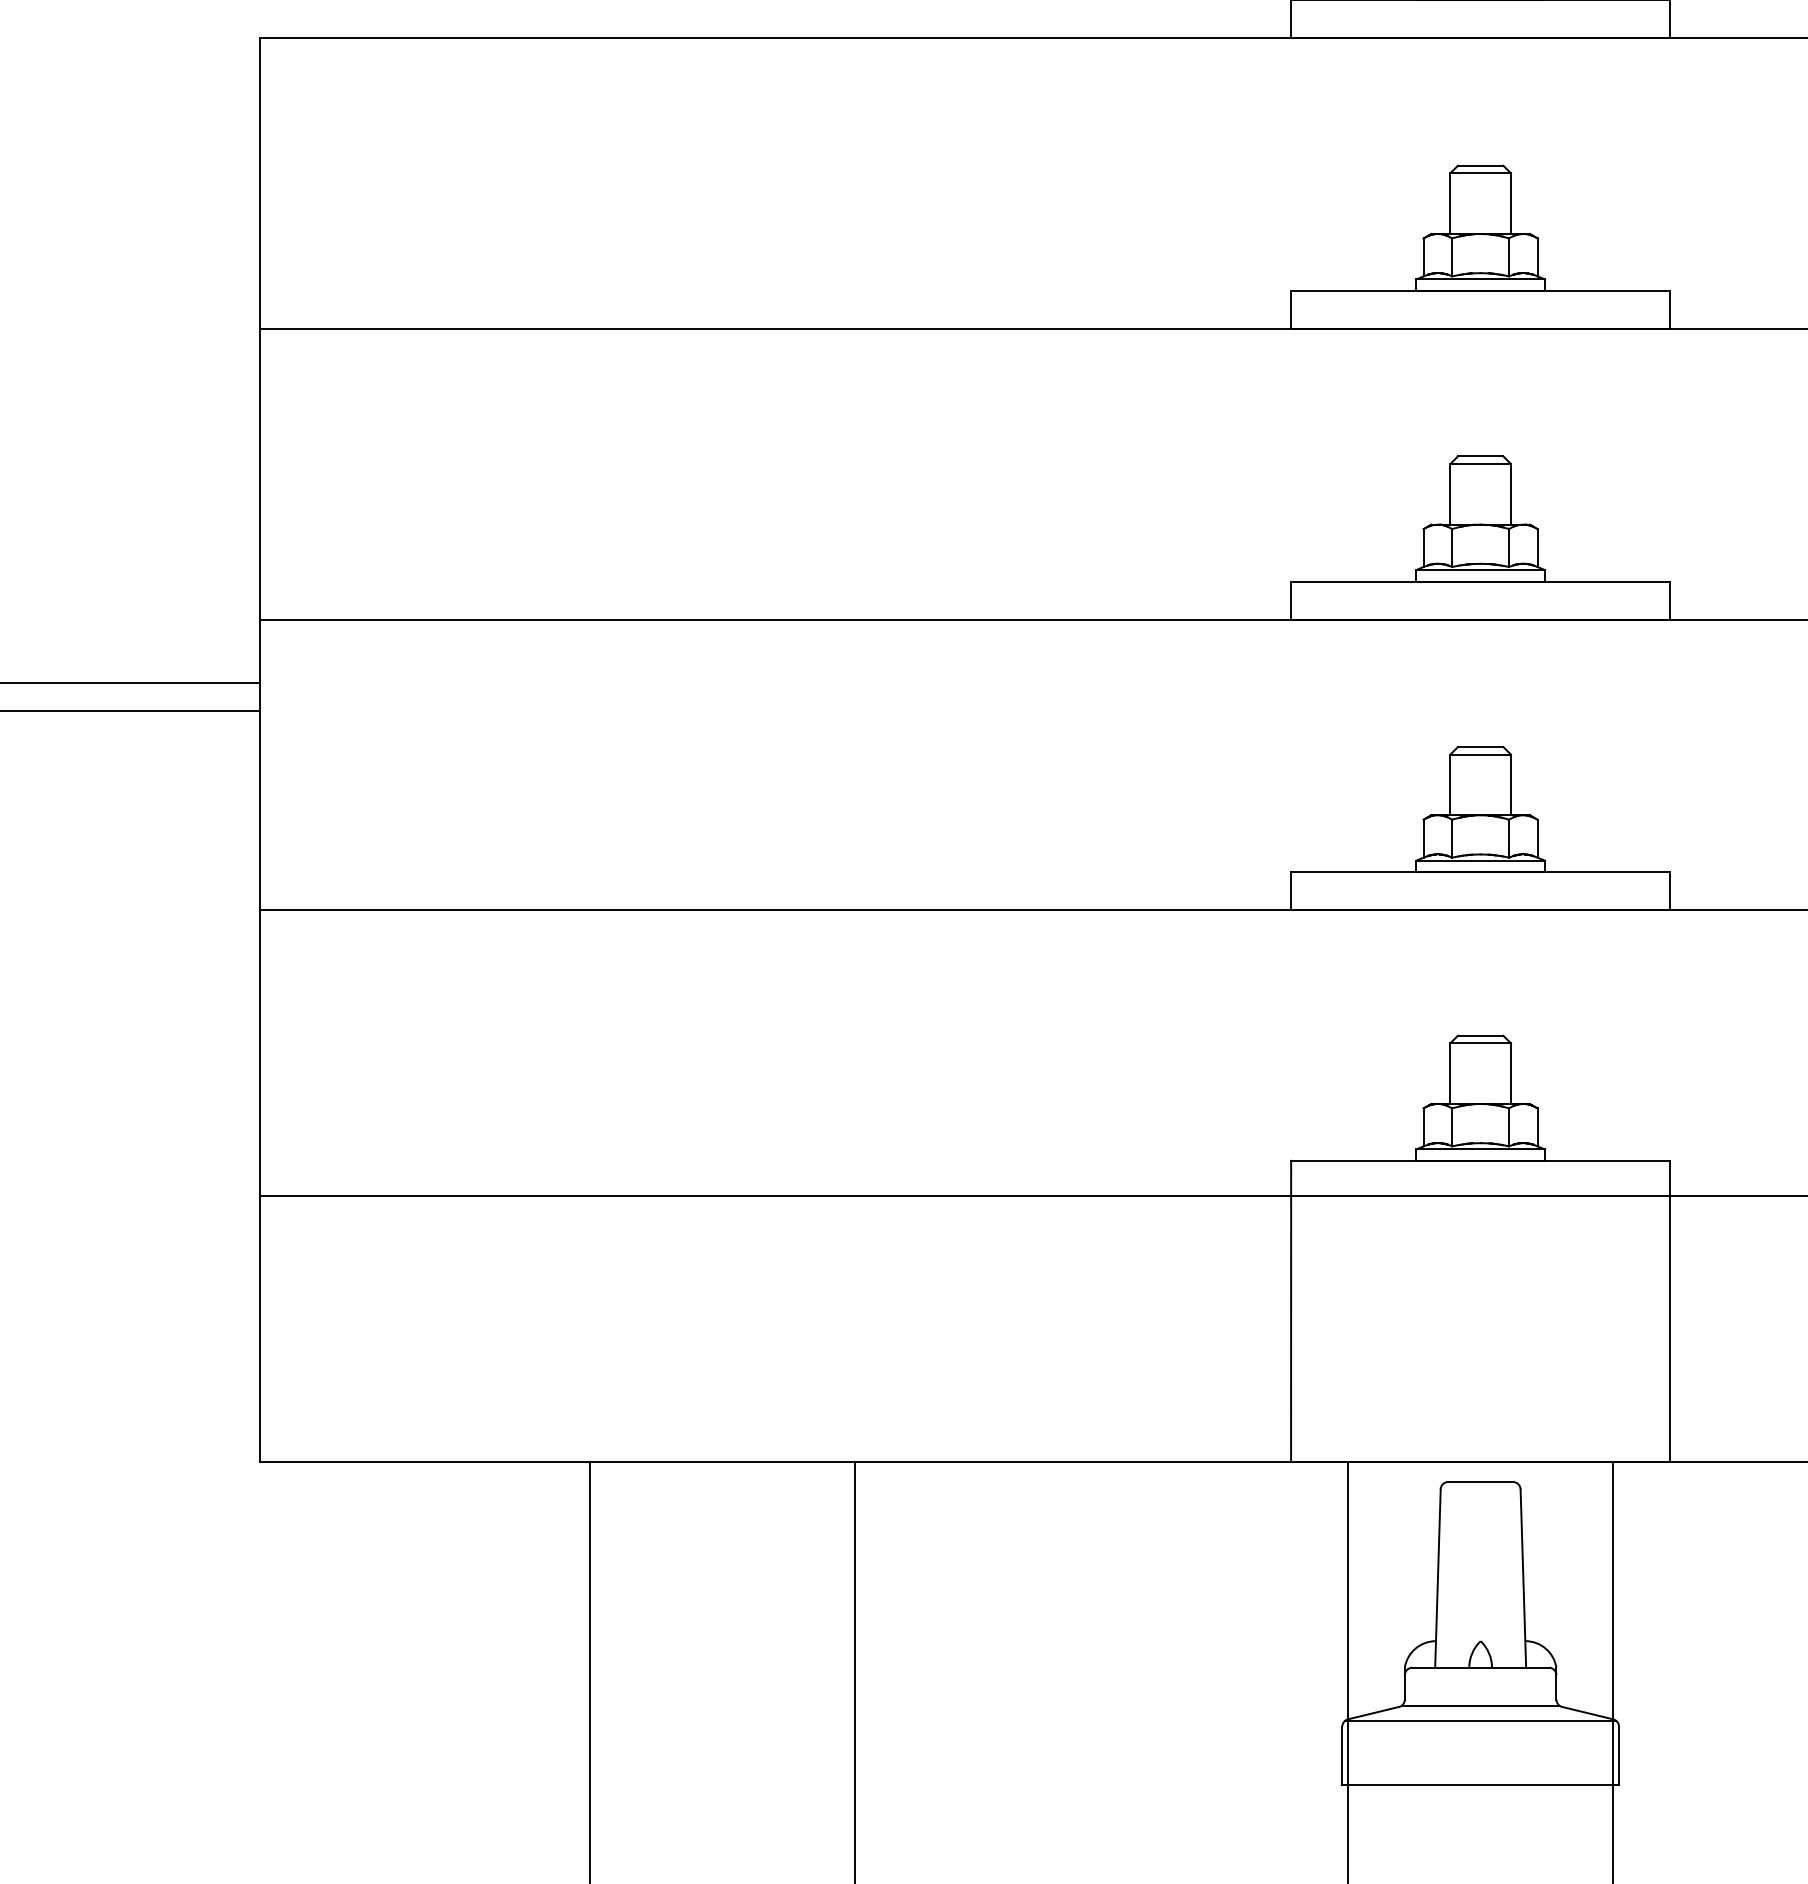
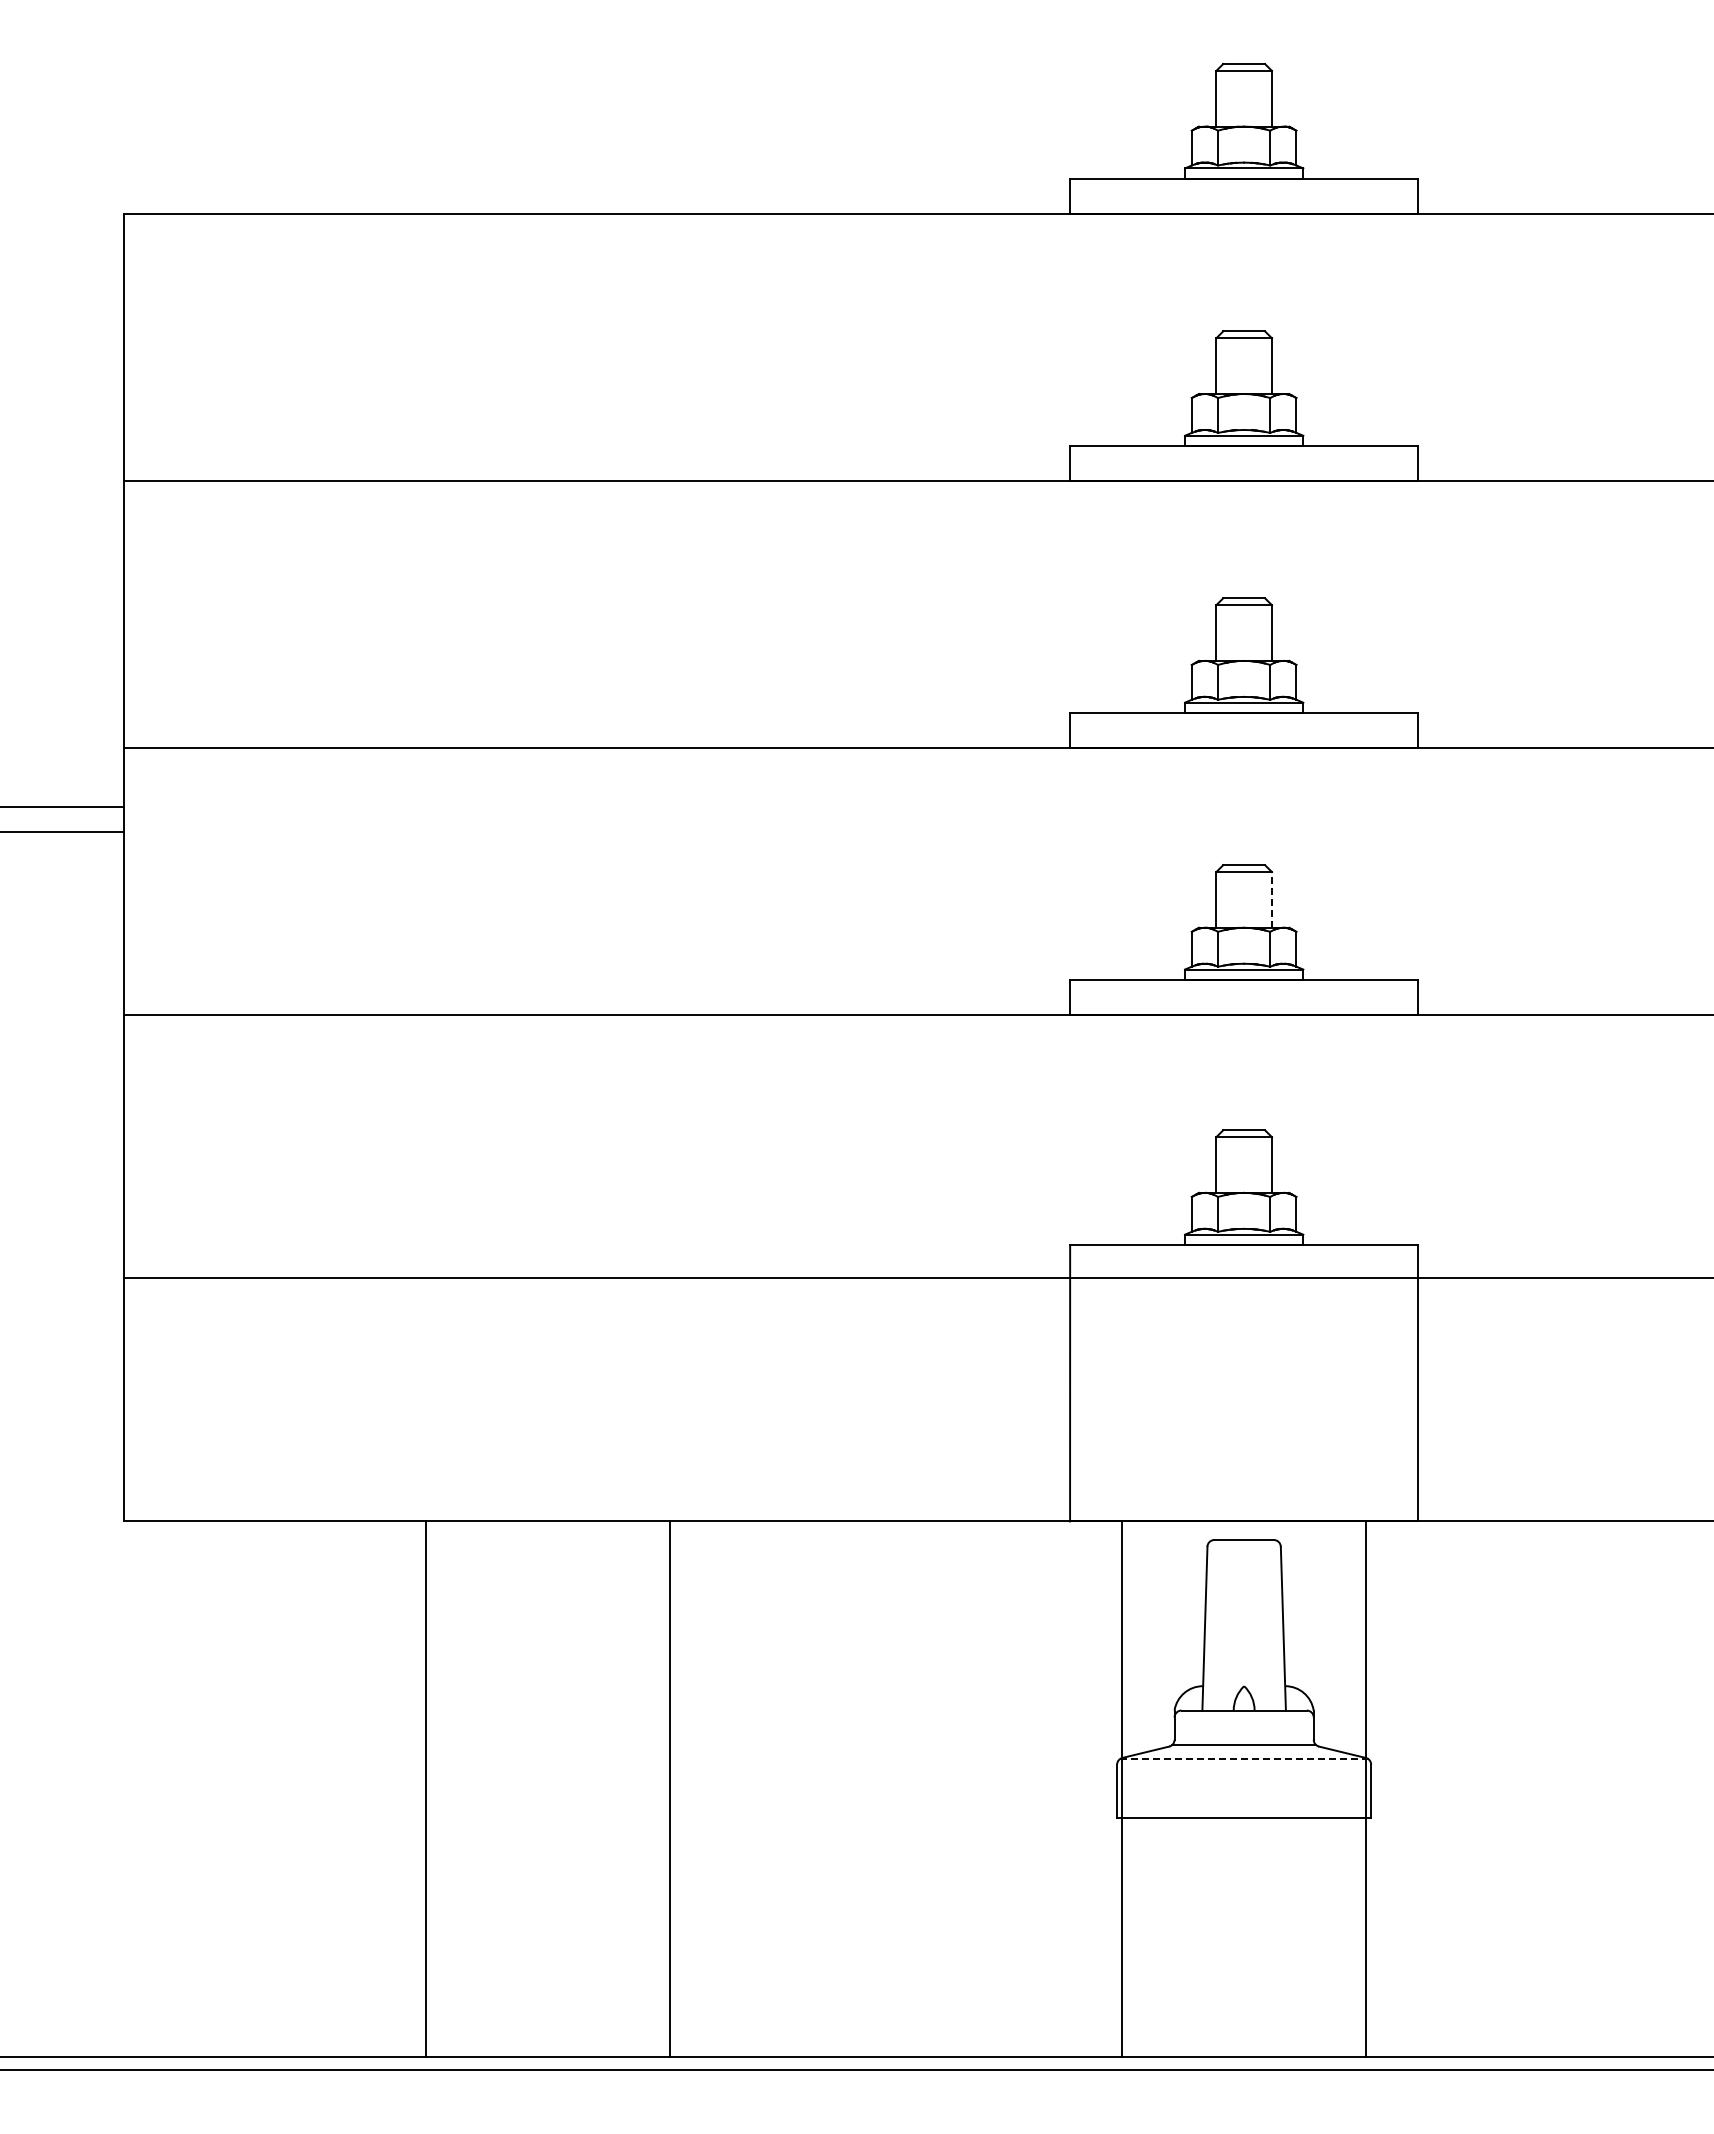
line: (1511, 784) -> (1272, 899), solid -> dashed
line: (1481, 1721) -> (1244, 1759), solid -> dashed

